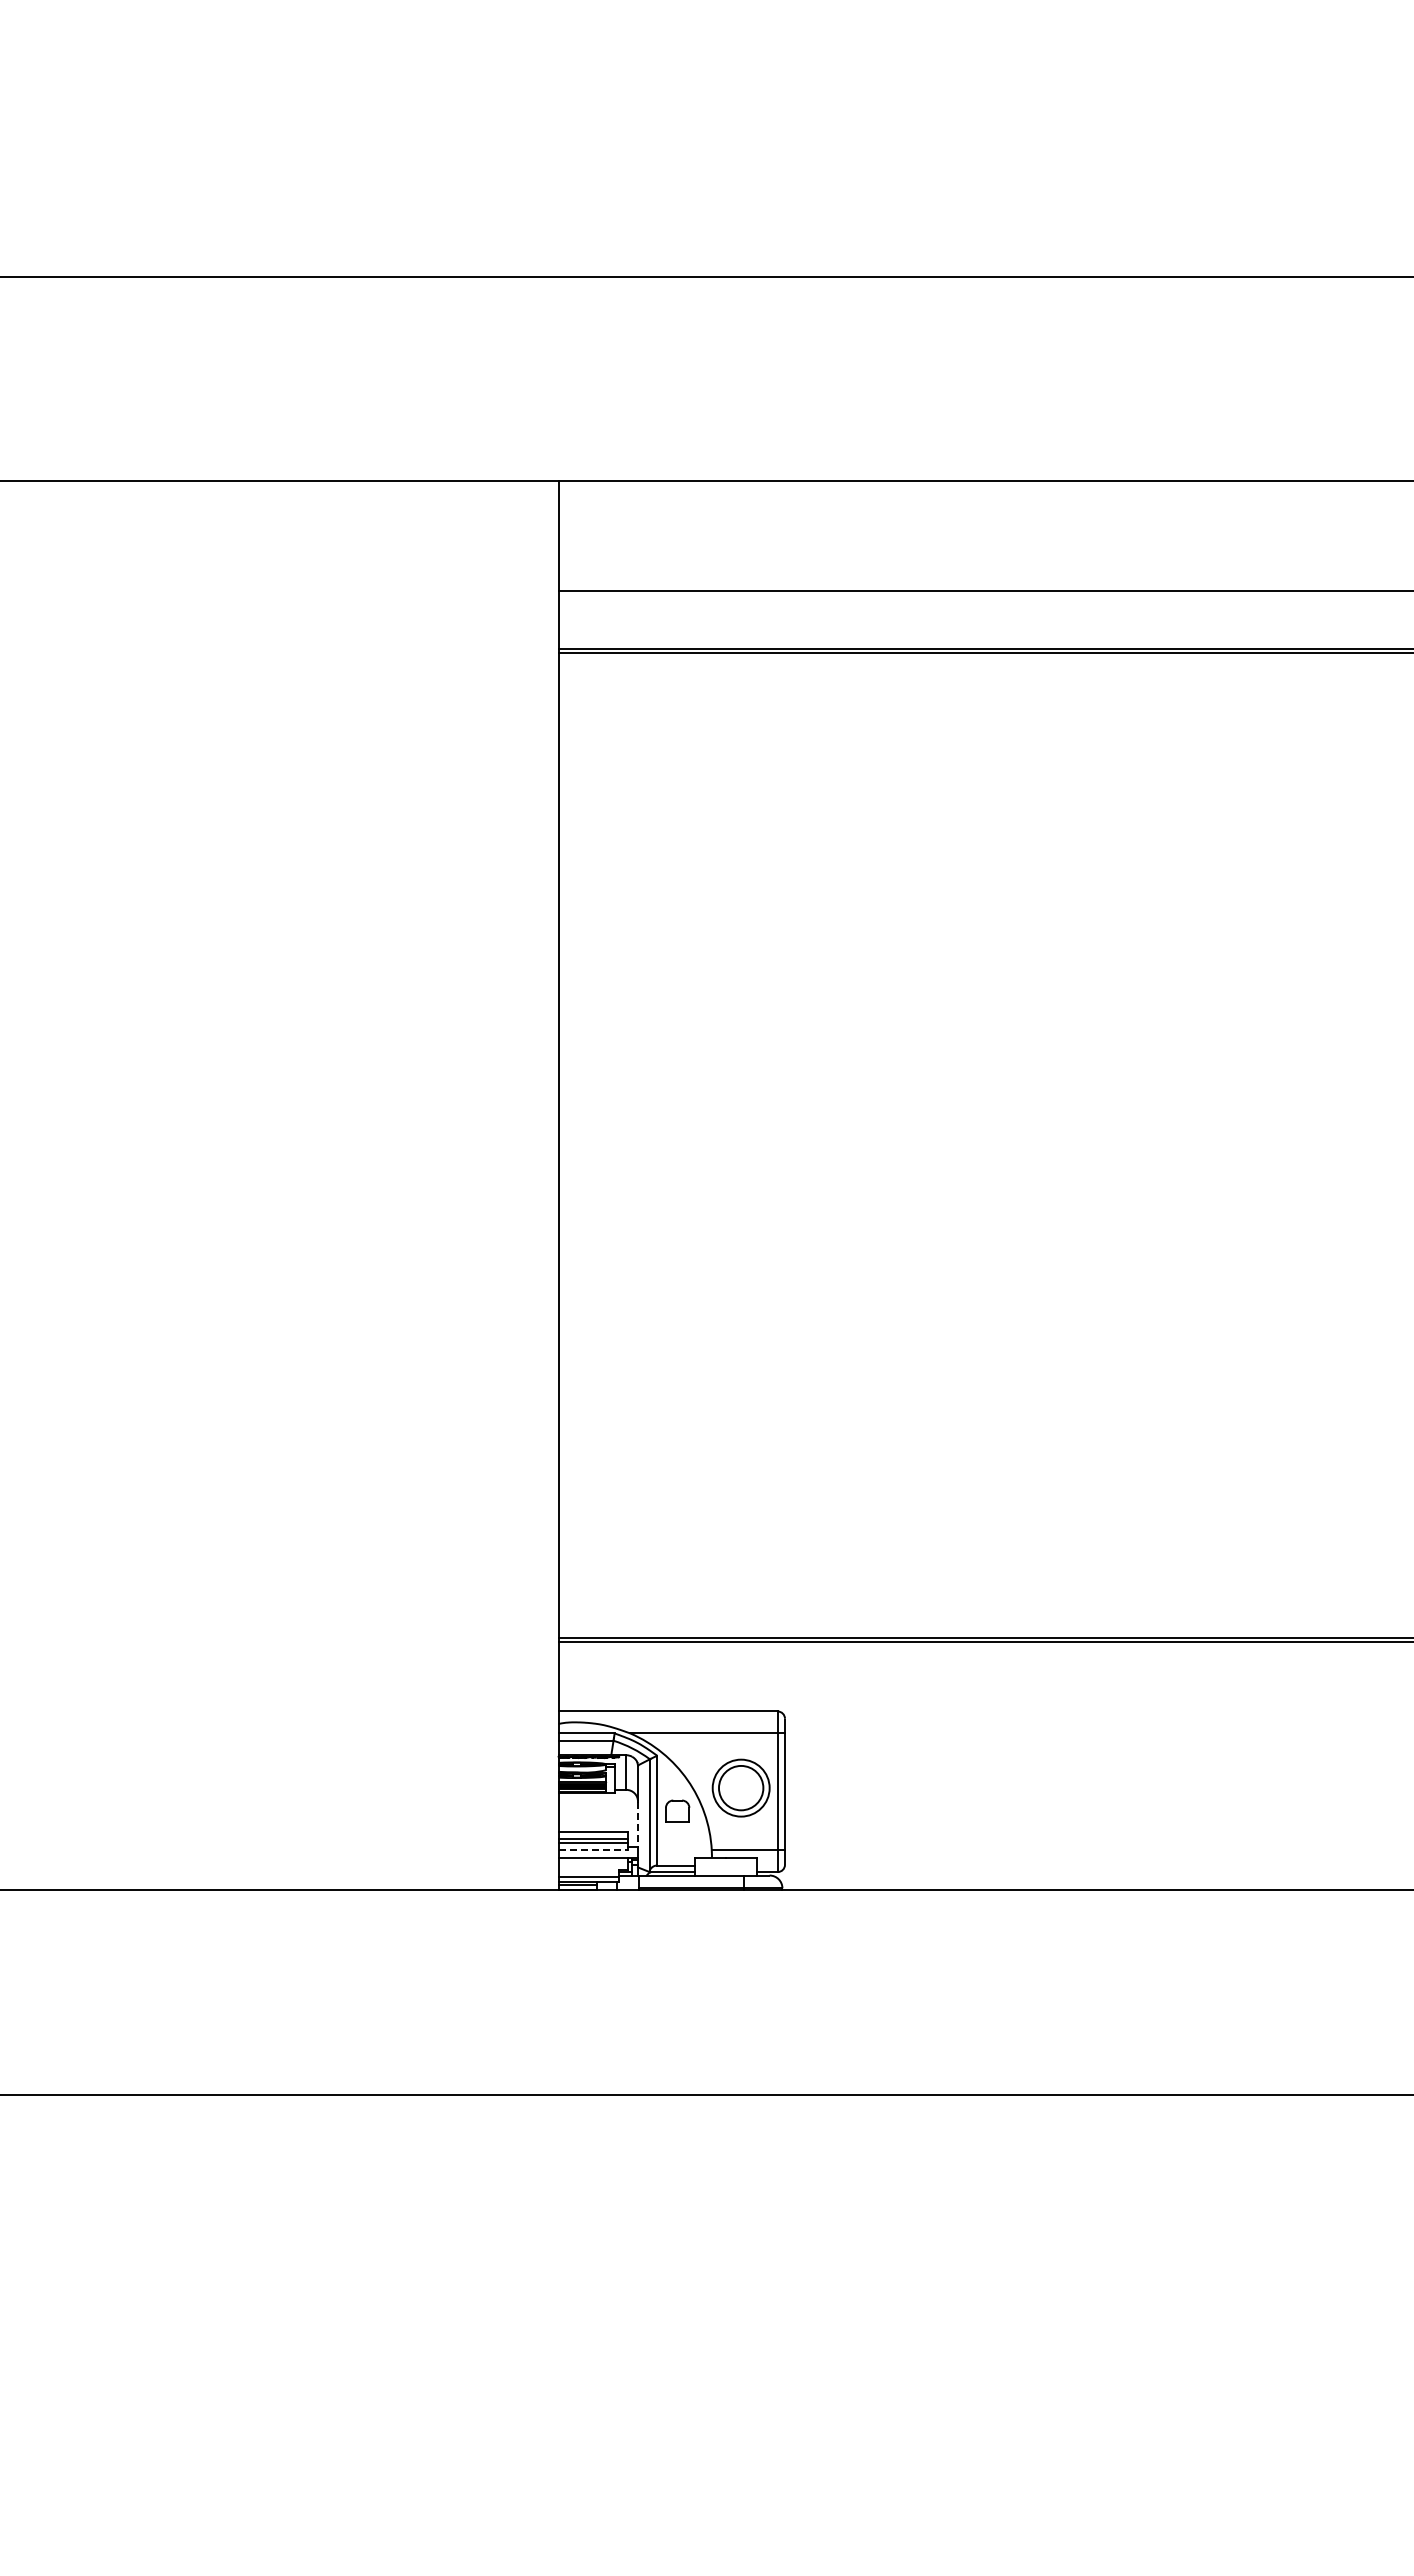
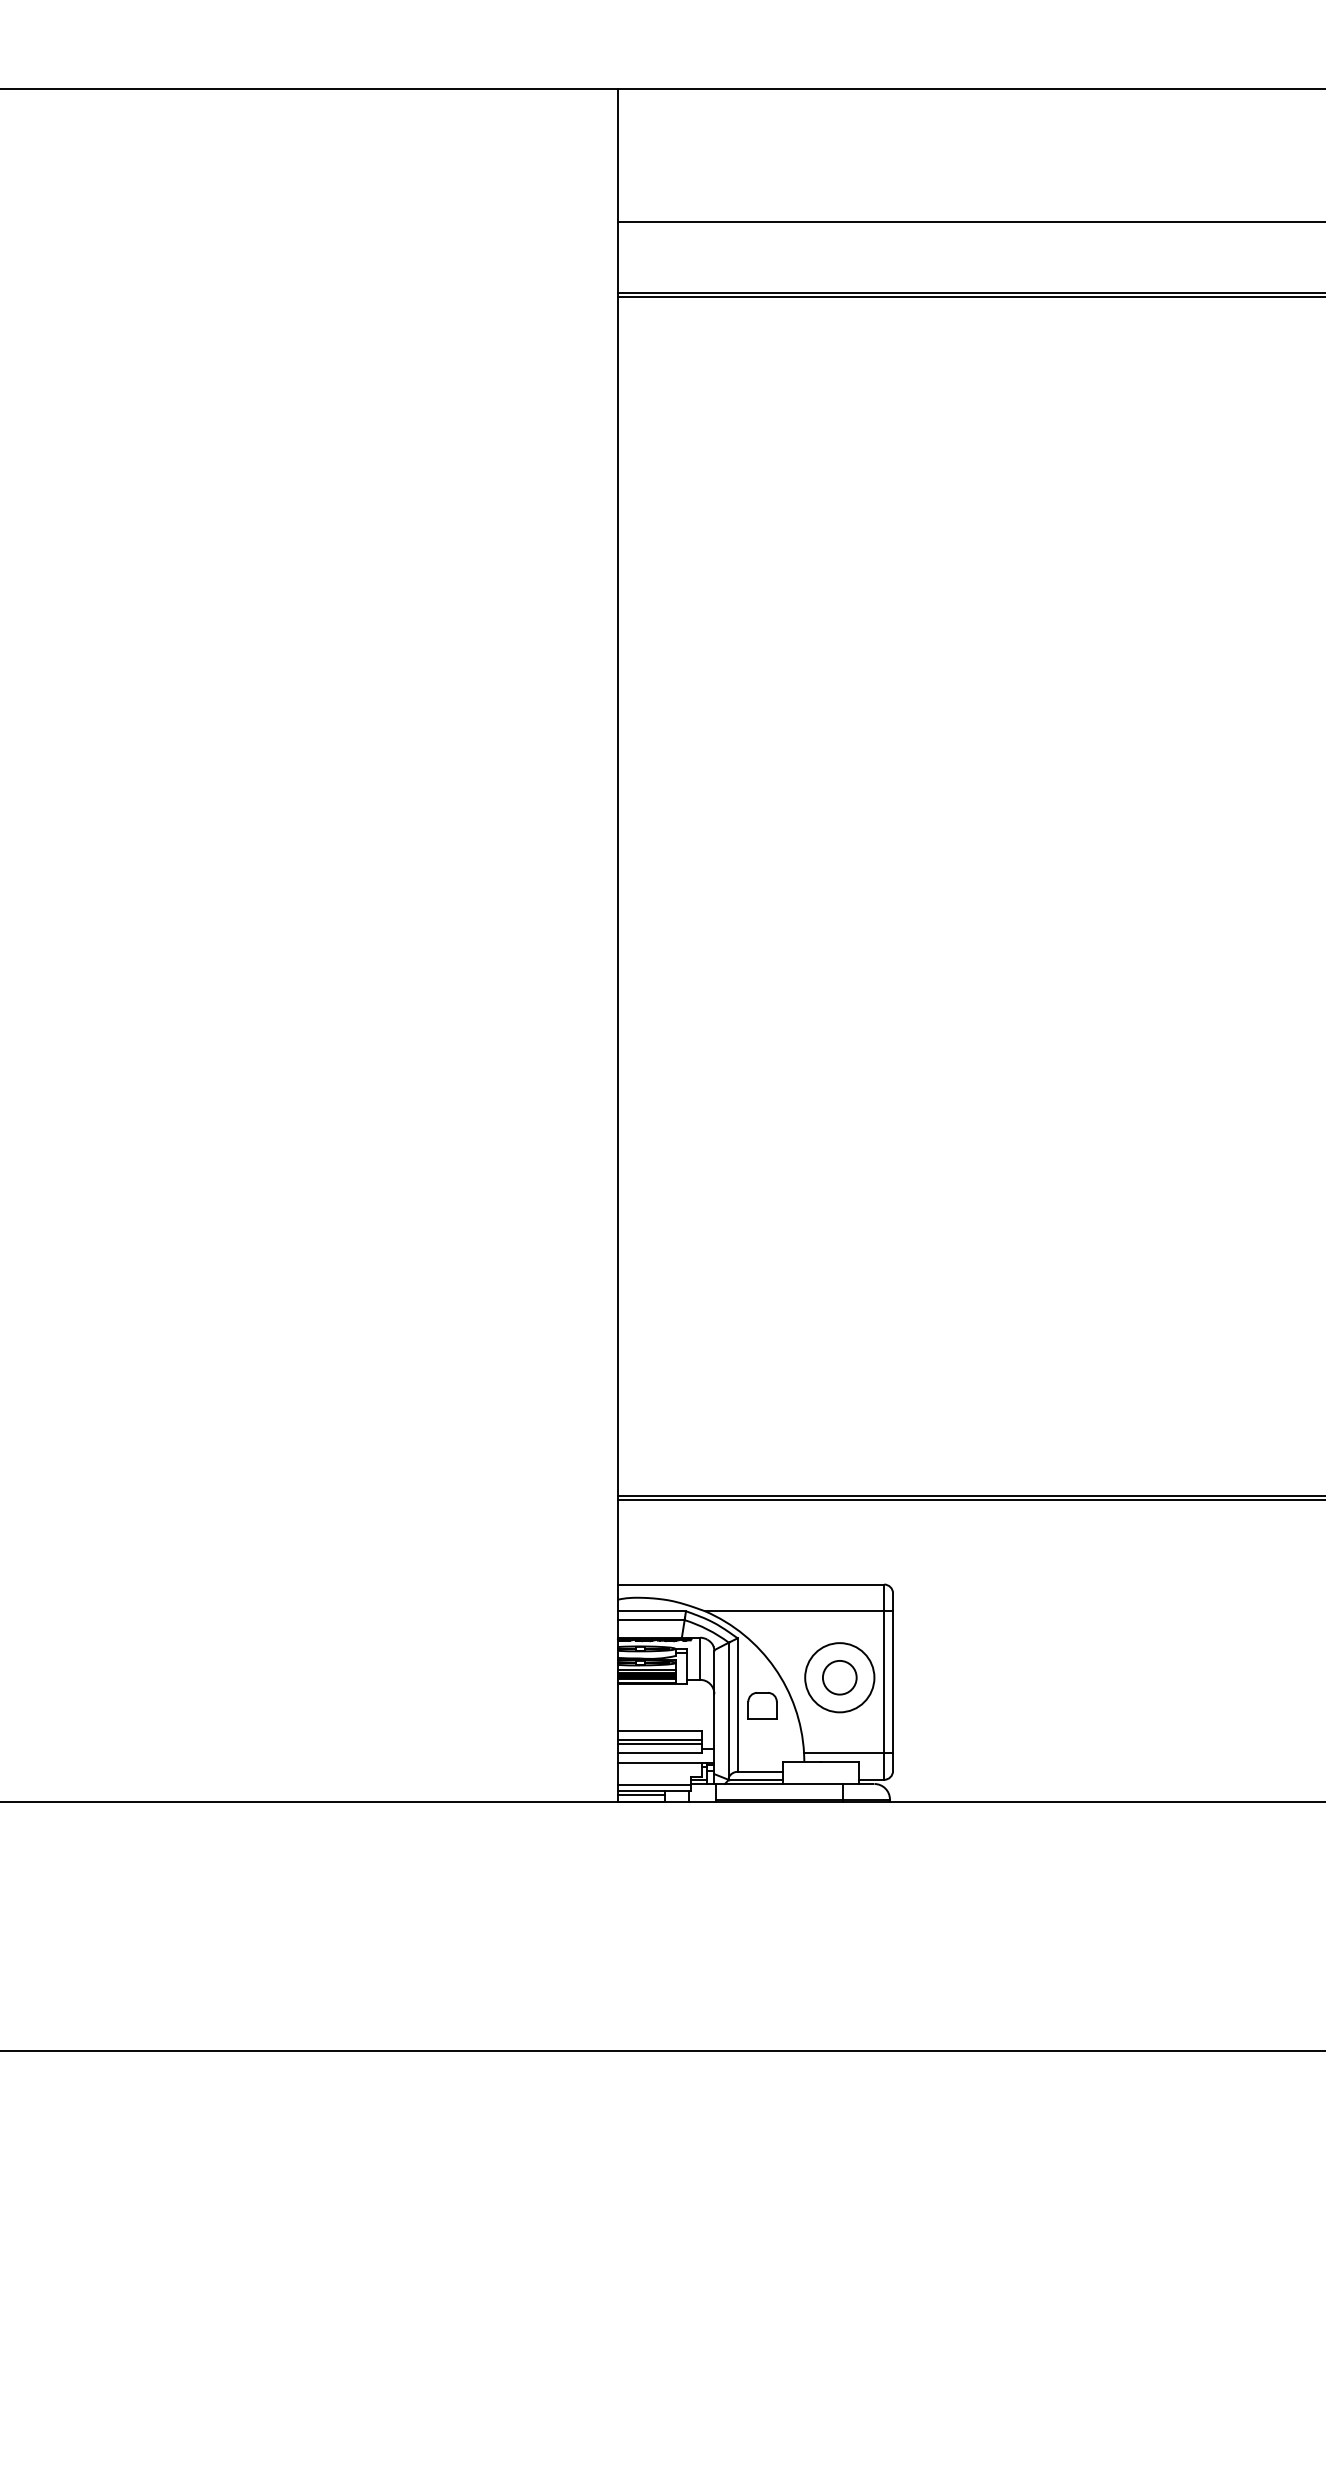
circle: (741, 1788) -> (840, 1678), size x0.62
line: (638, 1824) -> (714, 1721), dashed -> solid
line: (593, 1850) -> (660, 1753), dashed -> solid

